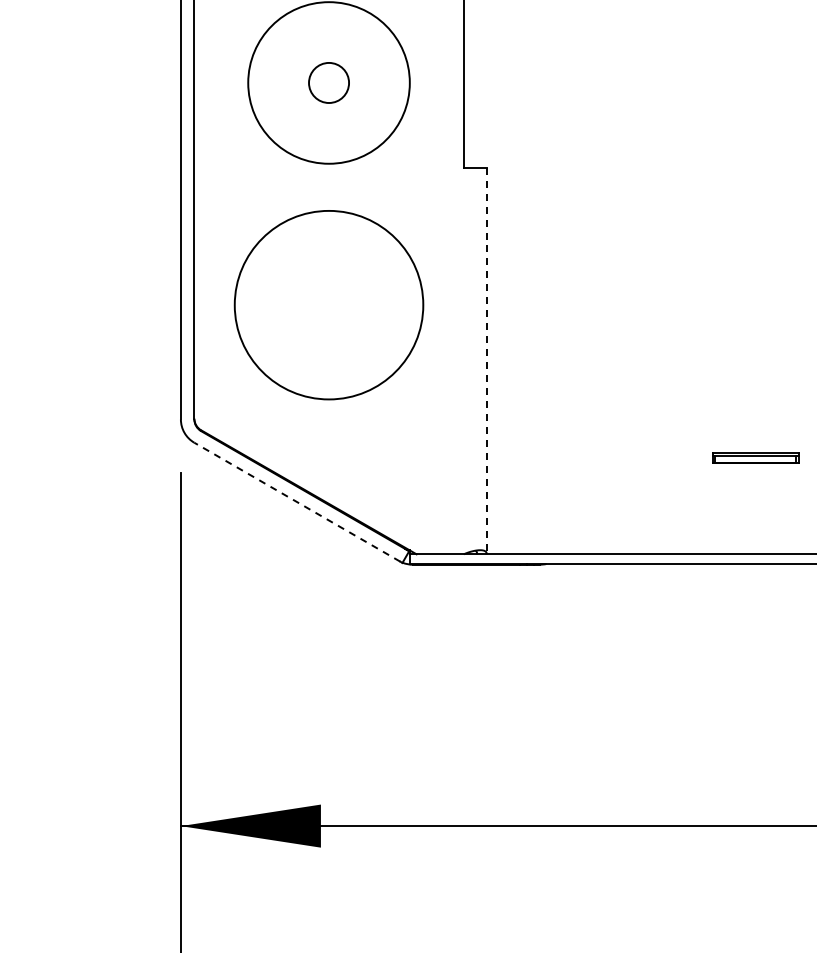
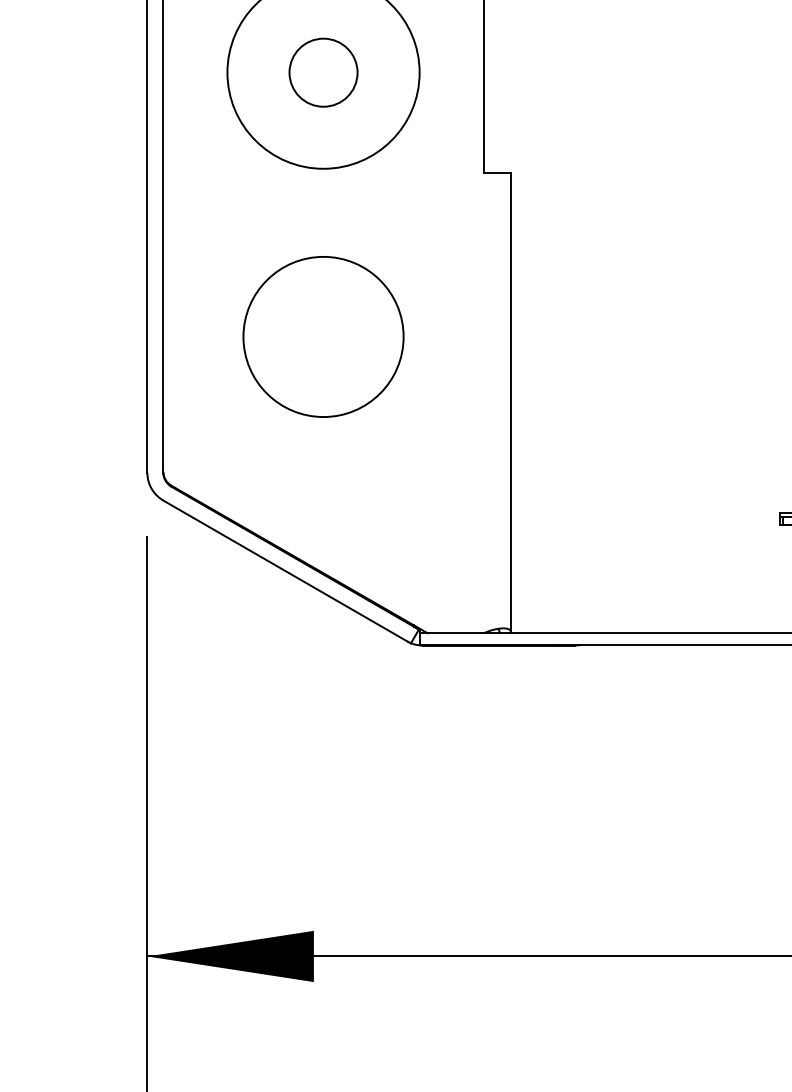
circle: (328, 82) -> (322, 72), size x1.43
circle: (328, 304) -> (322, 336), size x0.71
line: (486, 361) -> (510, 403), dashed -> solid
line: (297, 502) -> (286, 571), dashed -> solid

